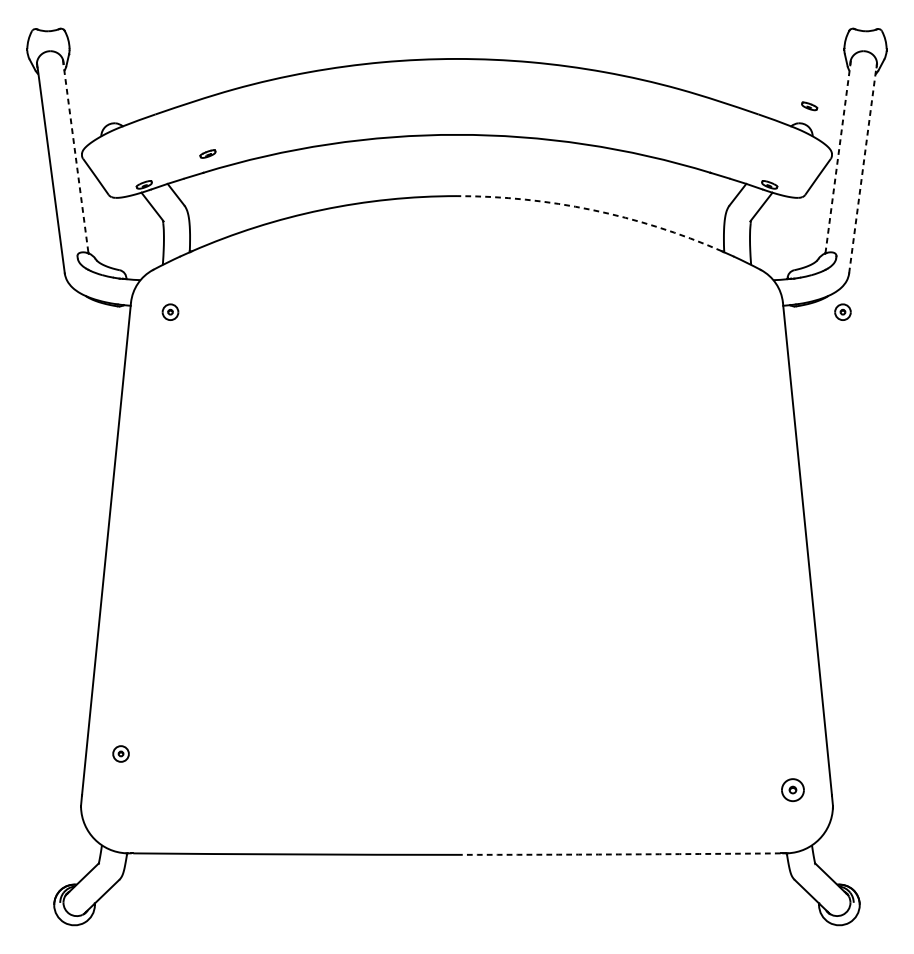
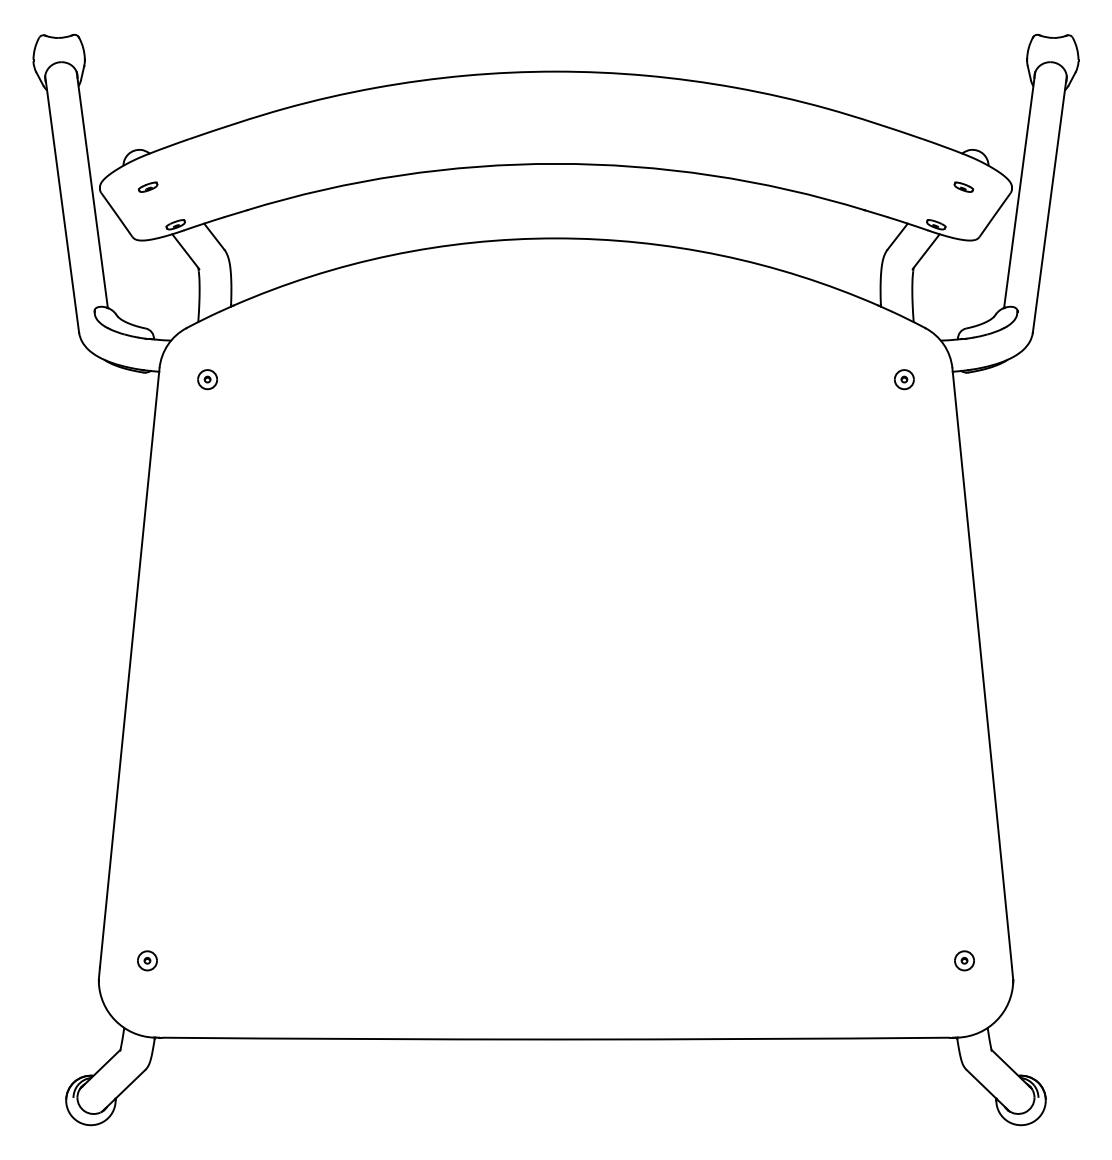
part: (809, 105) -> (963, 186), moved
part: (207, 153) -> (147, 186), moved
line: (75, 156) -> (92, 190), dashed -> solid
line: (838, 156) -> (1019, 190), dashed -> solid
line: (862, 167) -> (1049, 203), dashed -> solid
arc: (592, 210) -> (720, 255), dashed -> solid
part: (843, 312) -> (904, 379), moved
part: (121, 753) -> (147, 960), moved
part: (792, 789) -> (964, 960), size x0.71
arc: (618, 854) -> (752, 1039), dashed -> solid

